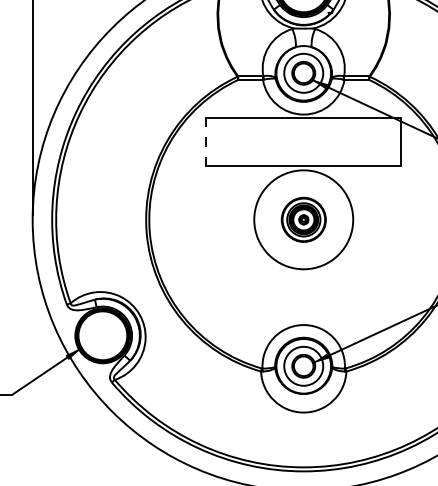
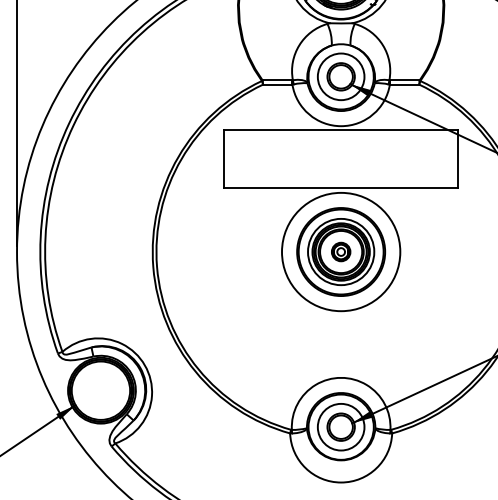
line: (206, 142) -> (224, 159), dashed -> solid
part: (303, 219) -> (340, 251), size x1.67

